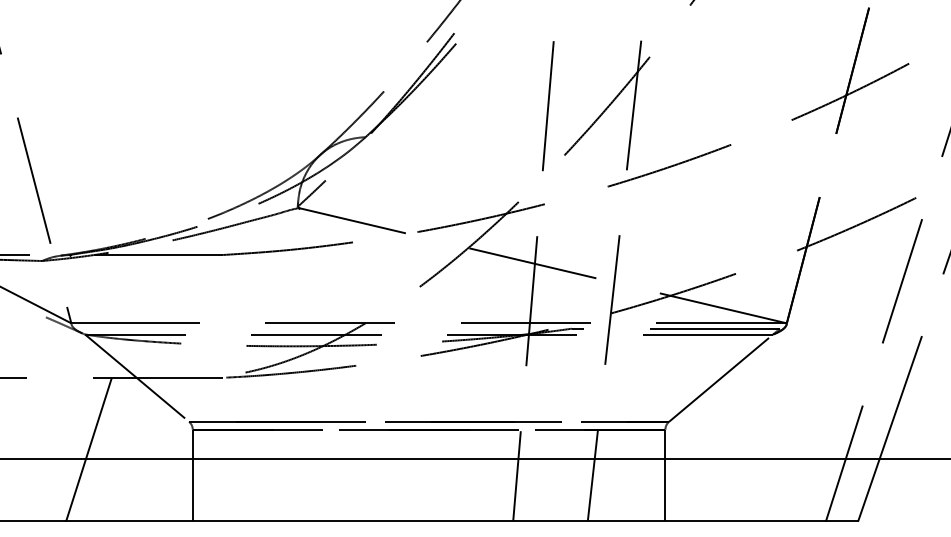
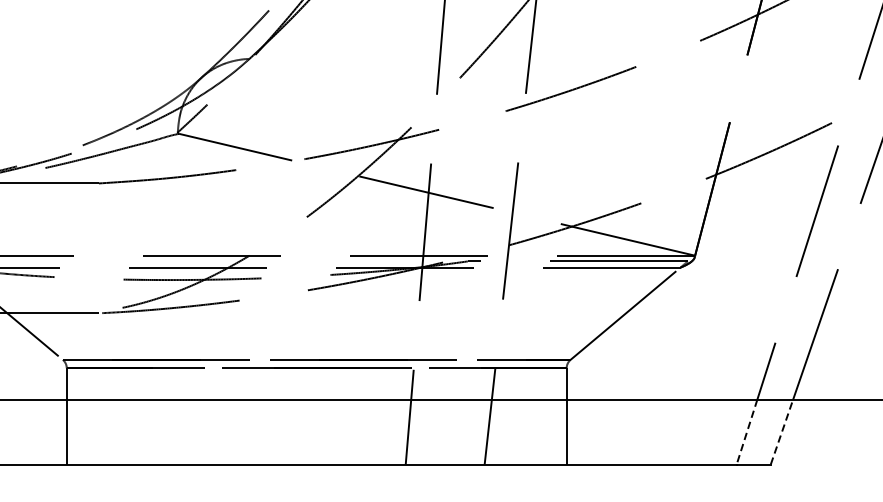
line: (869, 489) -> (782, 431), solid -> dashed
line: (835, 490) -> (746, 432), solid -> dashed

